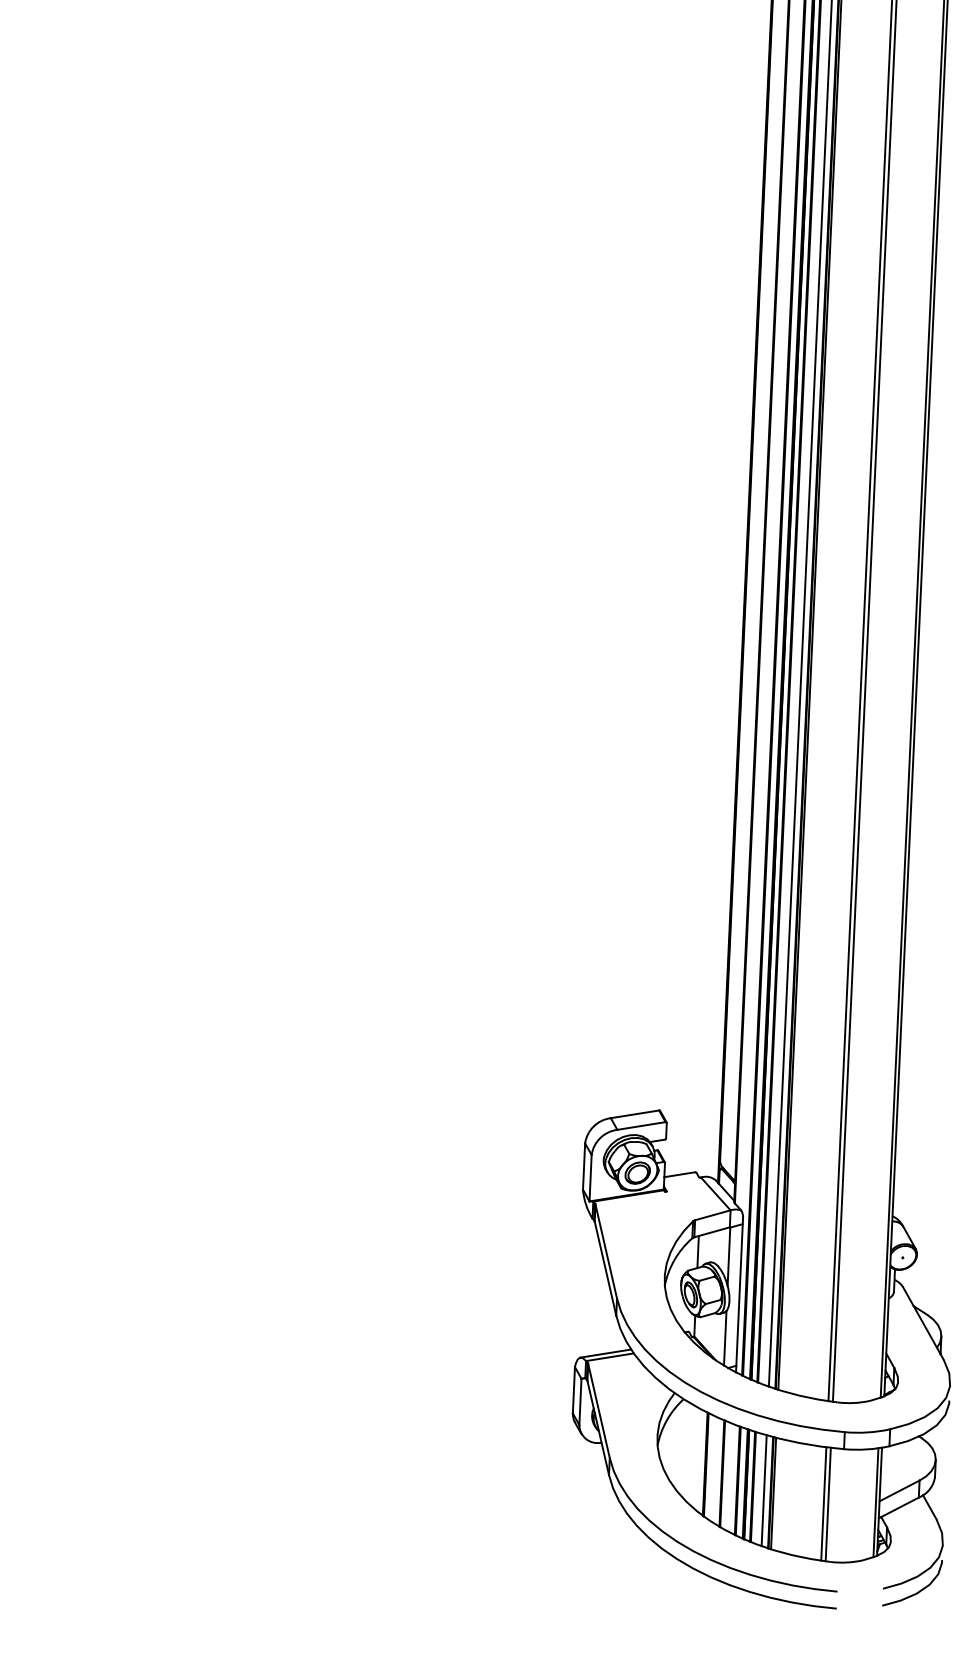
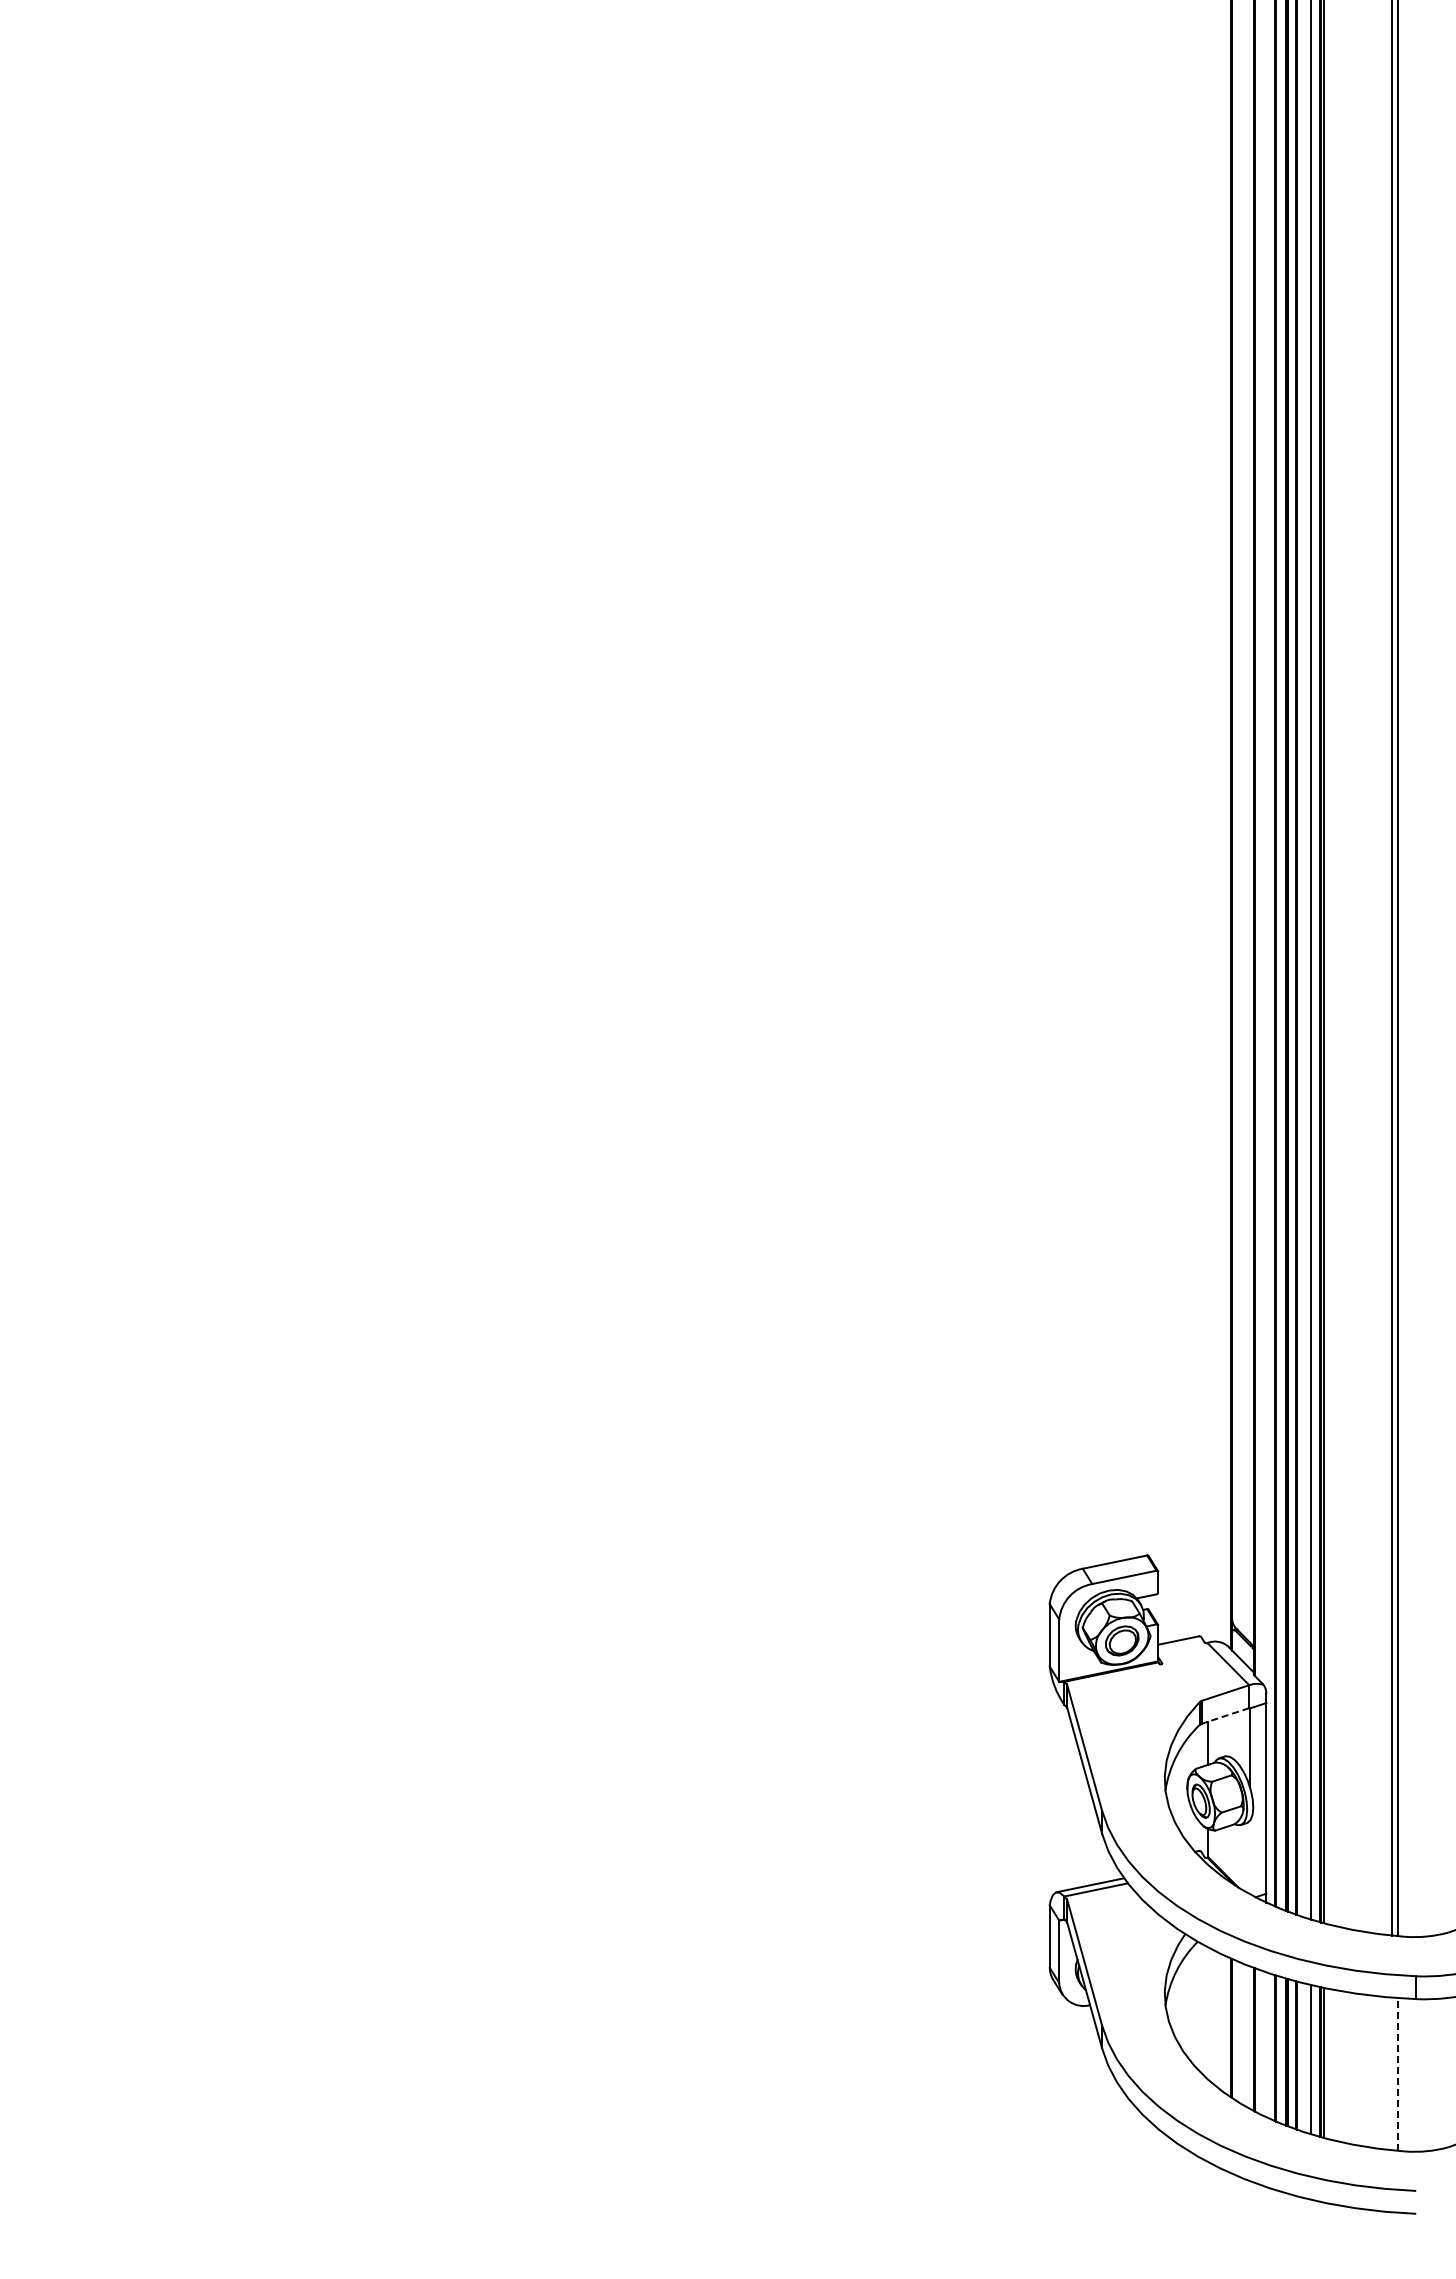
line: (711, 1232) -> (1225, 1715), solid -> dashed
line: (724, 1338) -> (1249, 1857), removed
line: (823, 1503) -> (1392, 2073), removed
line: (828, 1504) -> (1398, 2074), solid -> dashed

